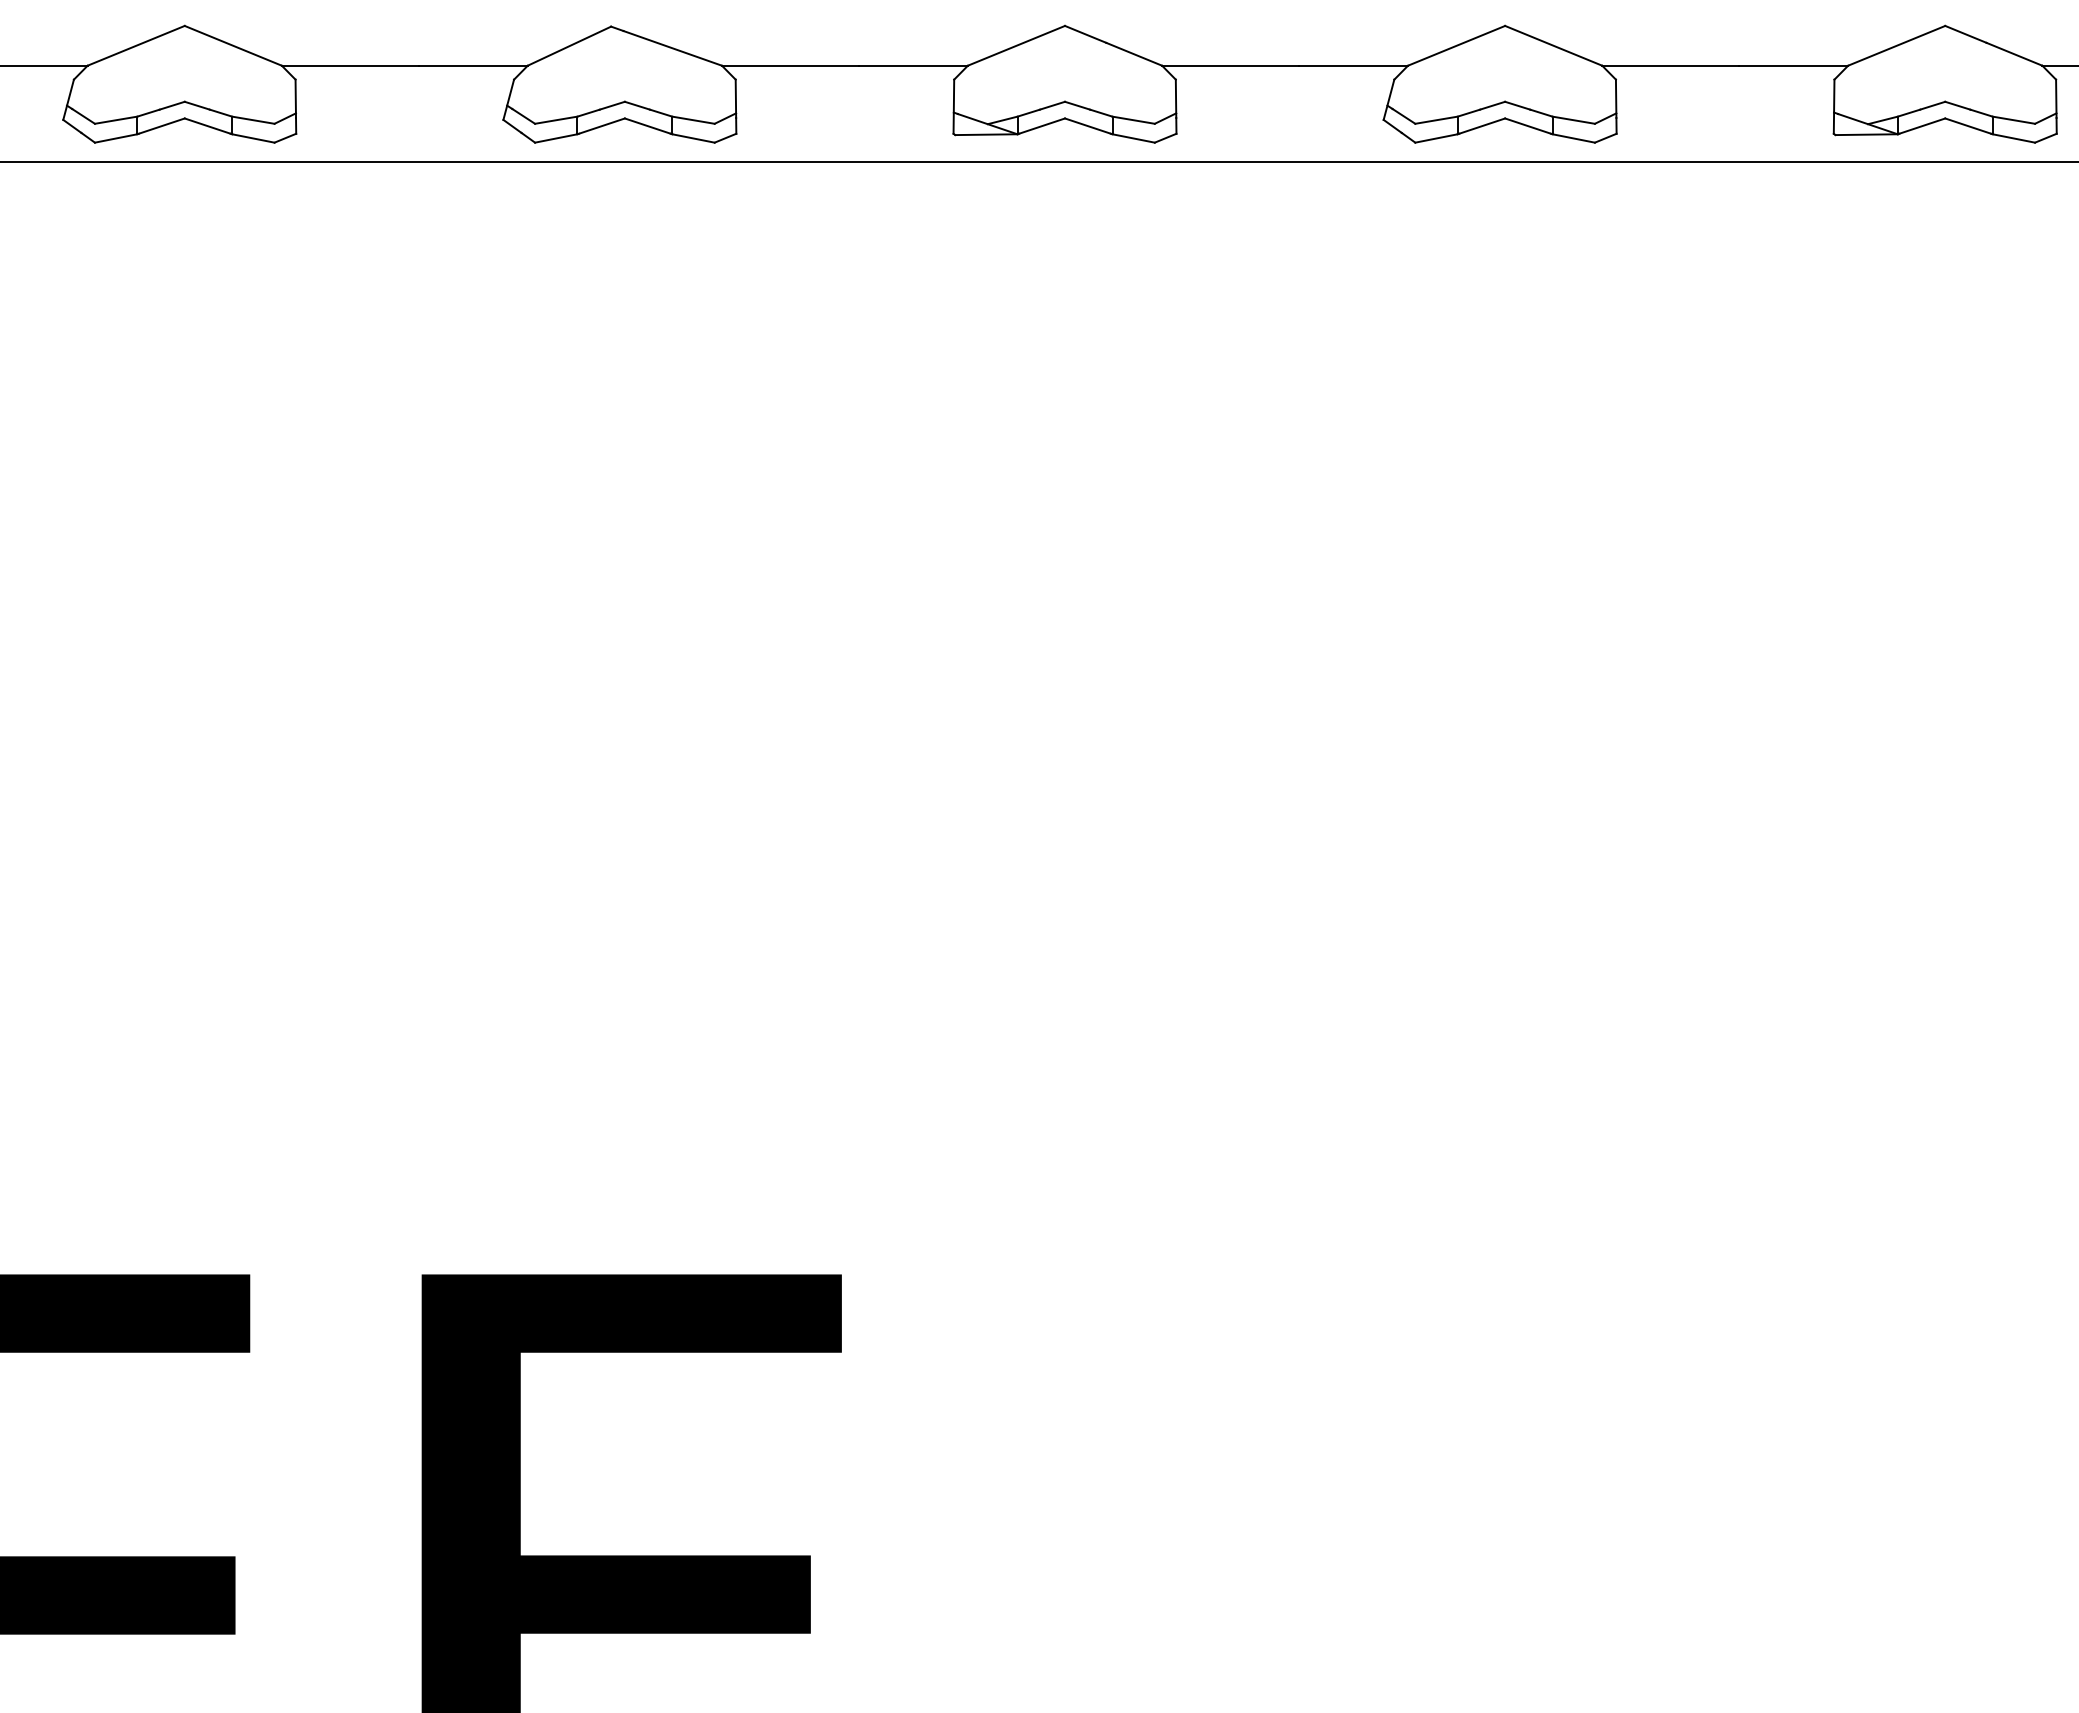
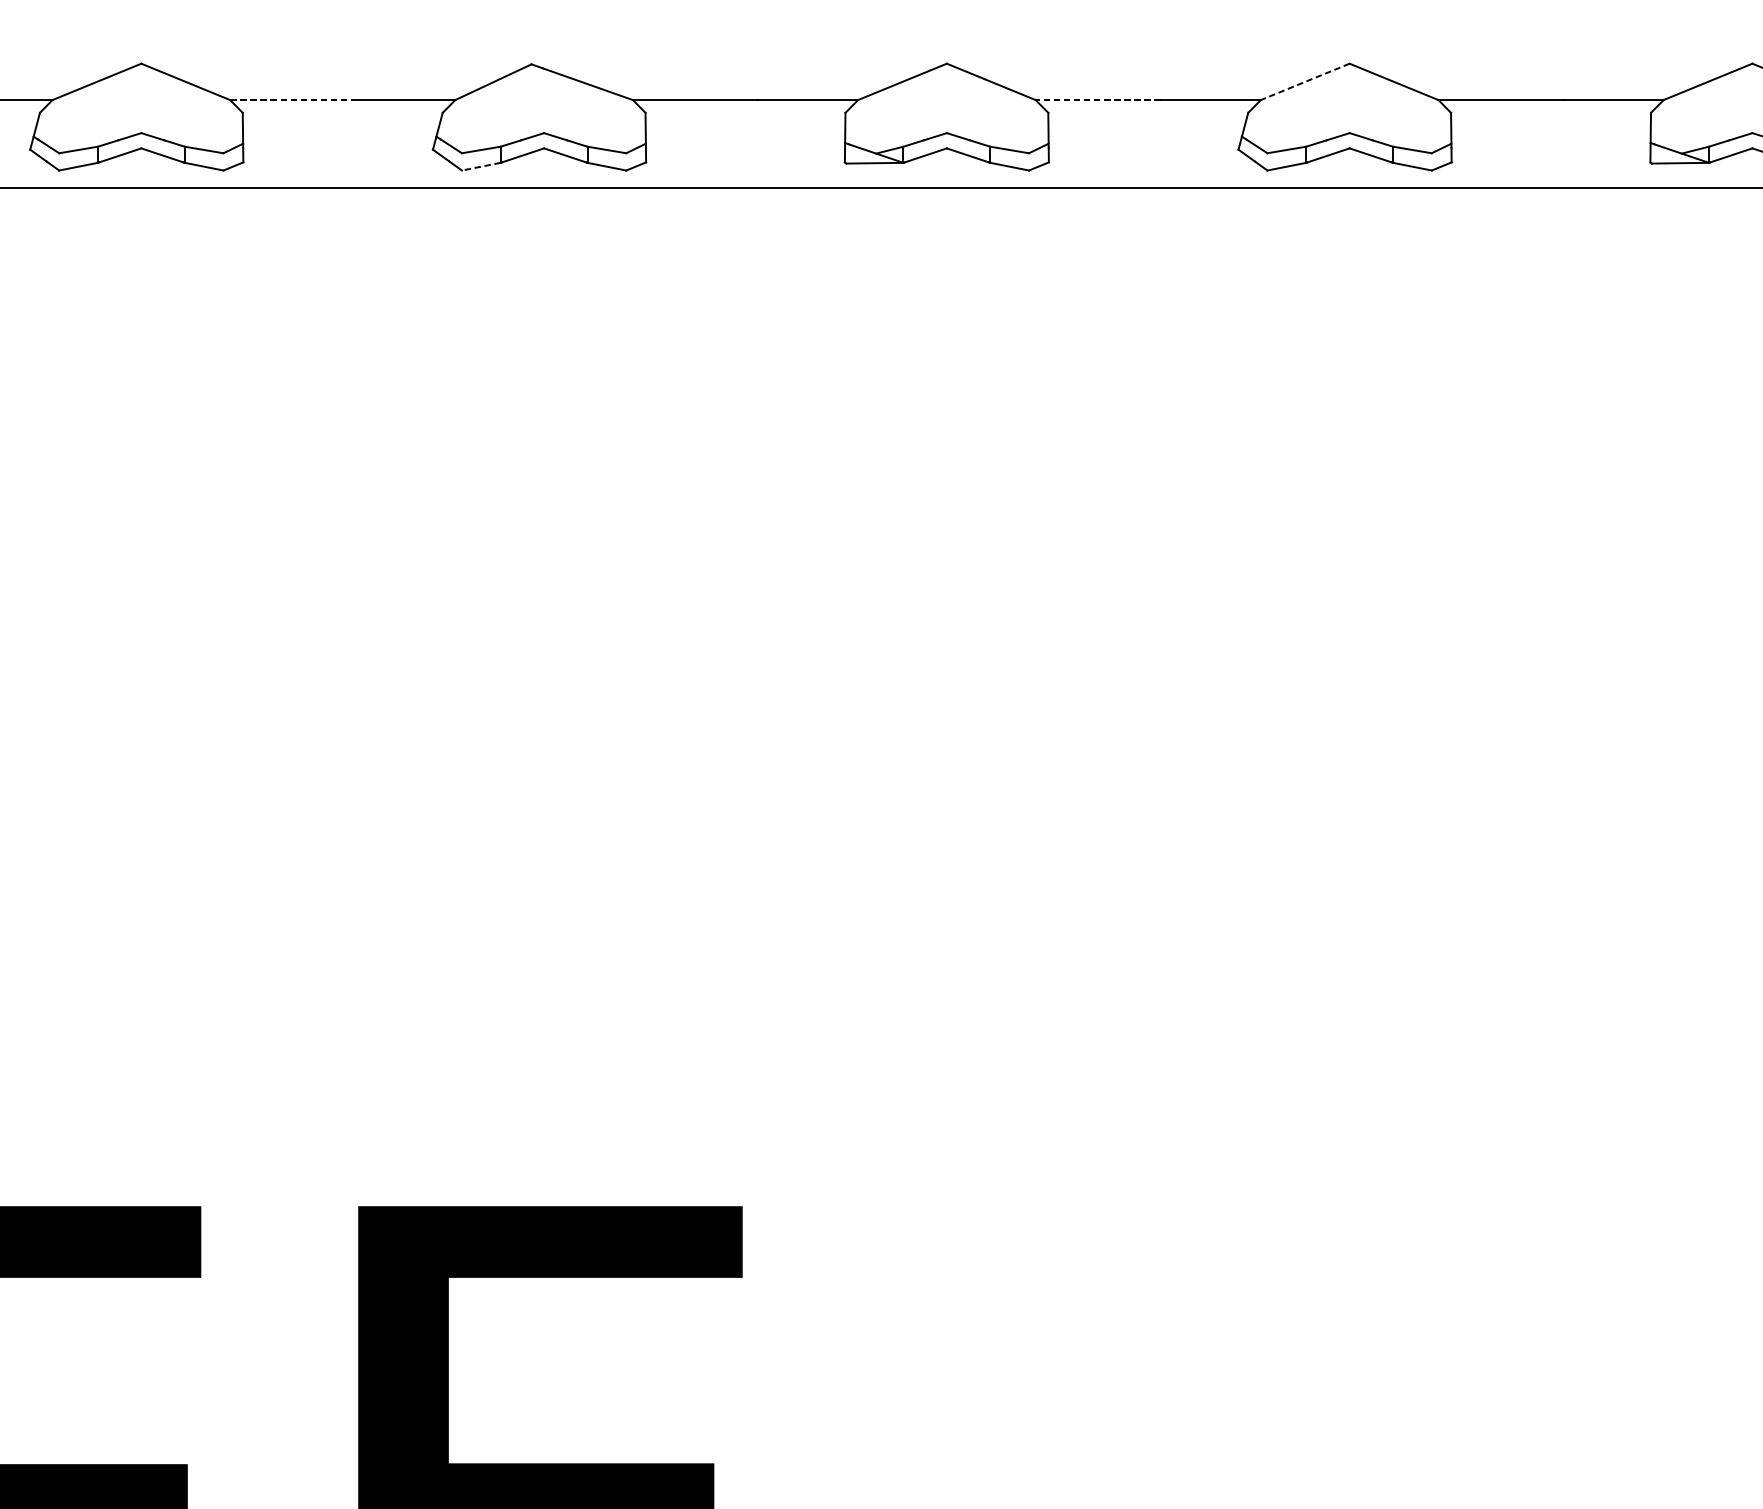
line: (1456, 46) -> (1305, 82), solid -> dashed
line: (350, 65) -> (293, 99), solid -> dashed
line: (1229, 65) -> (1097, 99), solid -> dashed
line: (556, 138) -> (481, 166), solid -> dashed

